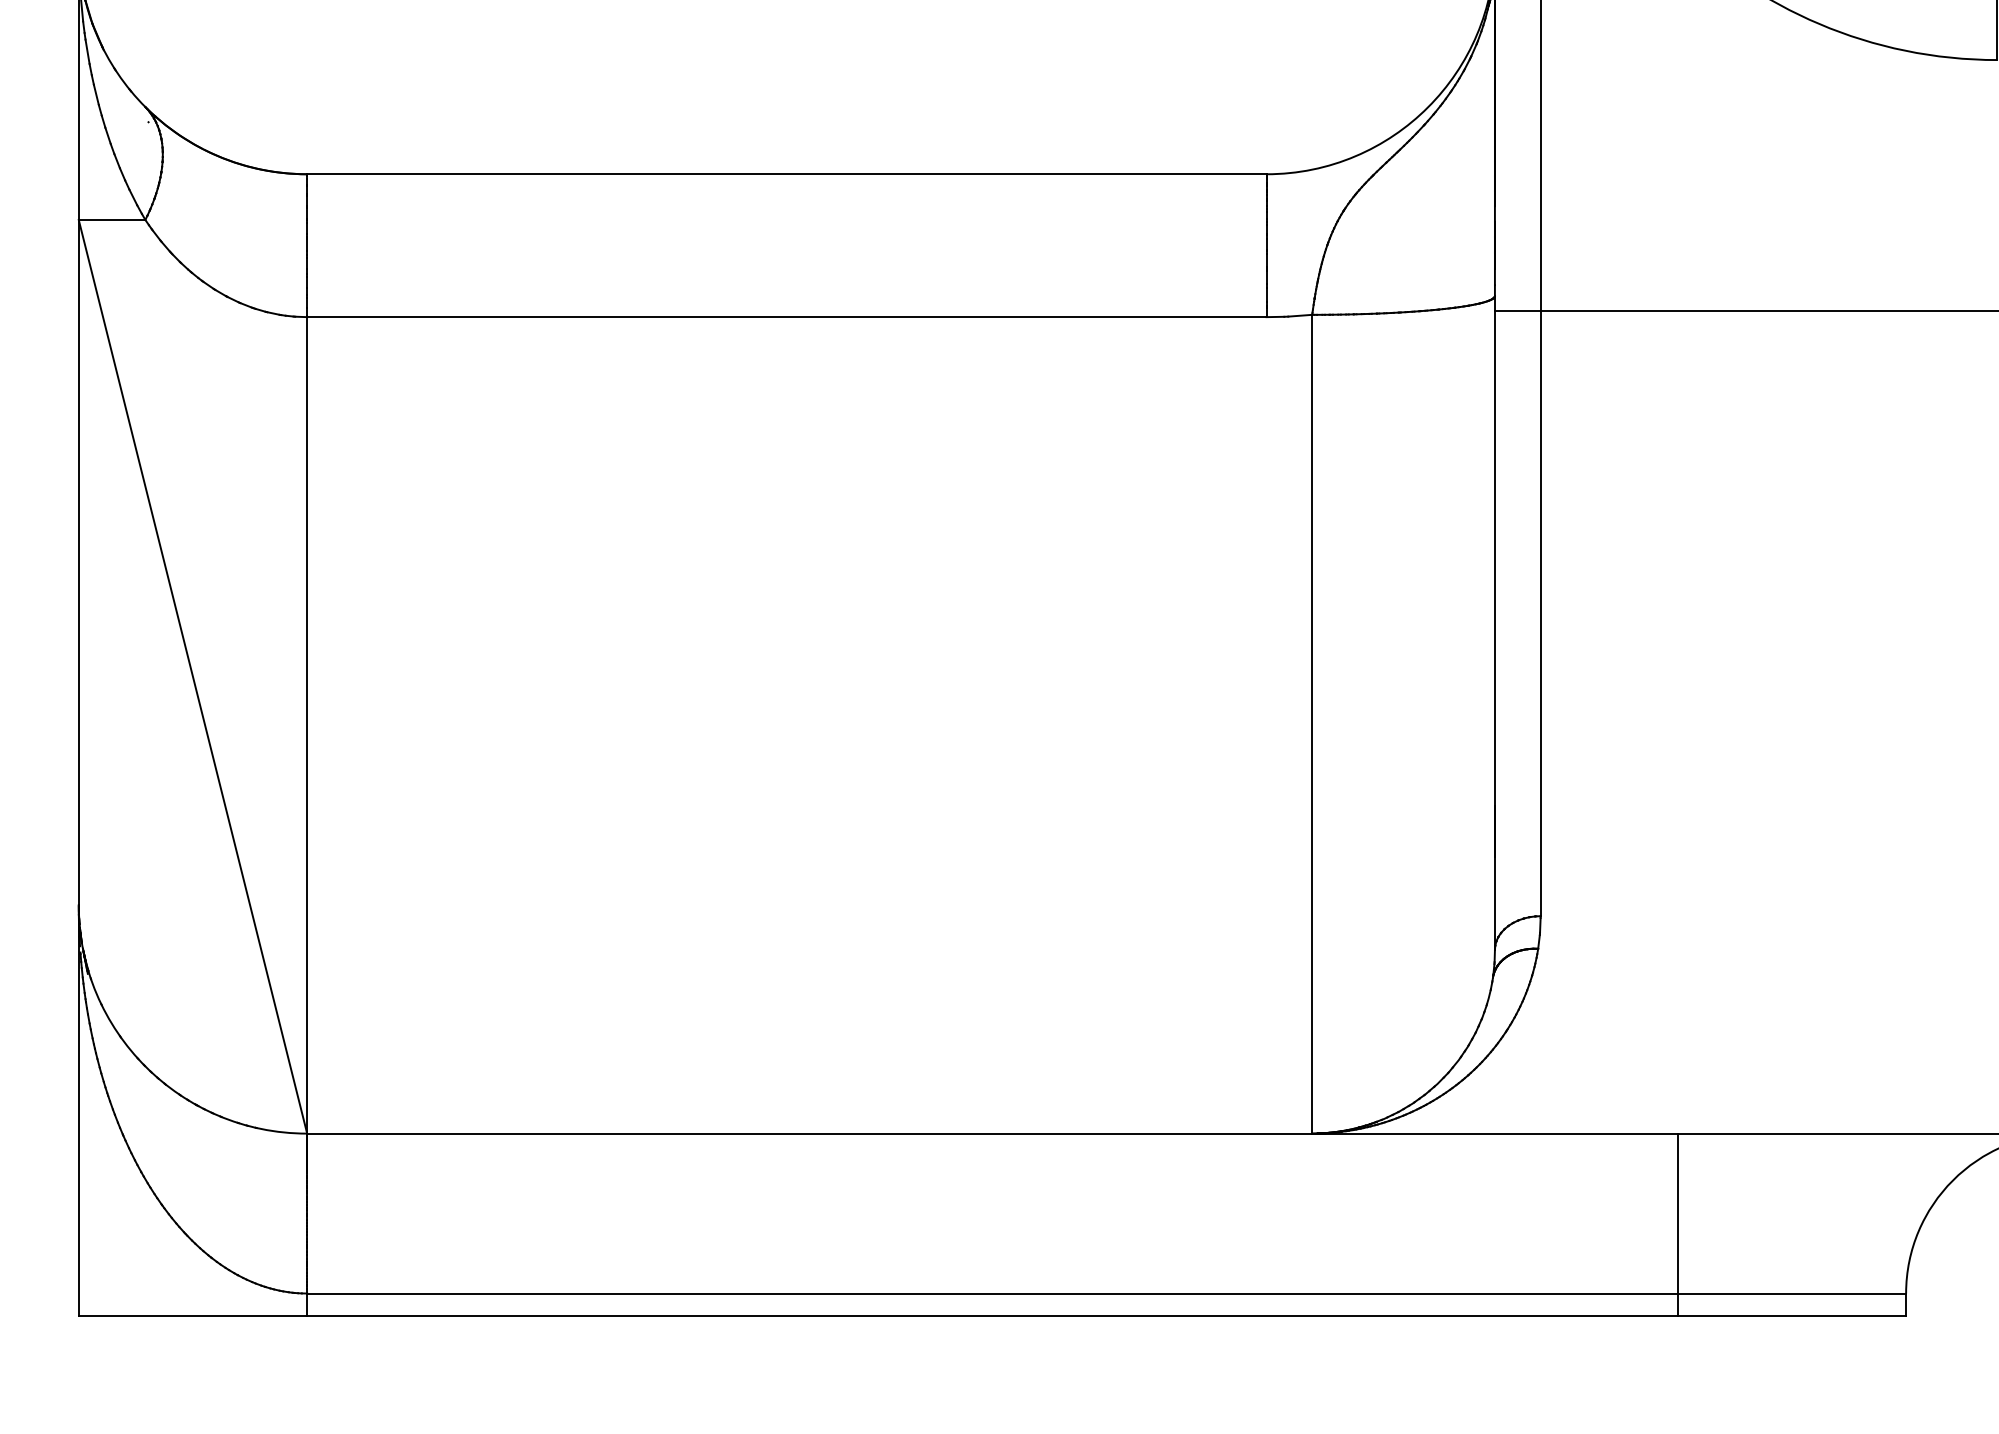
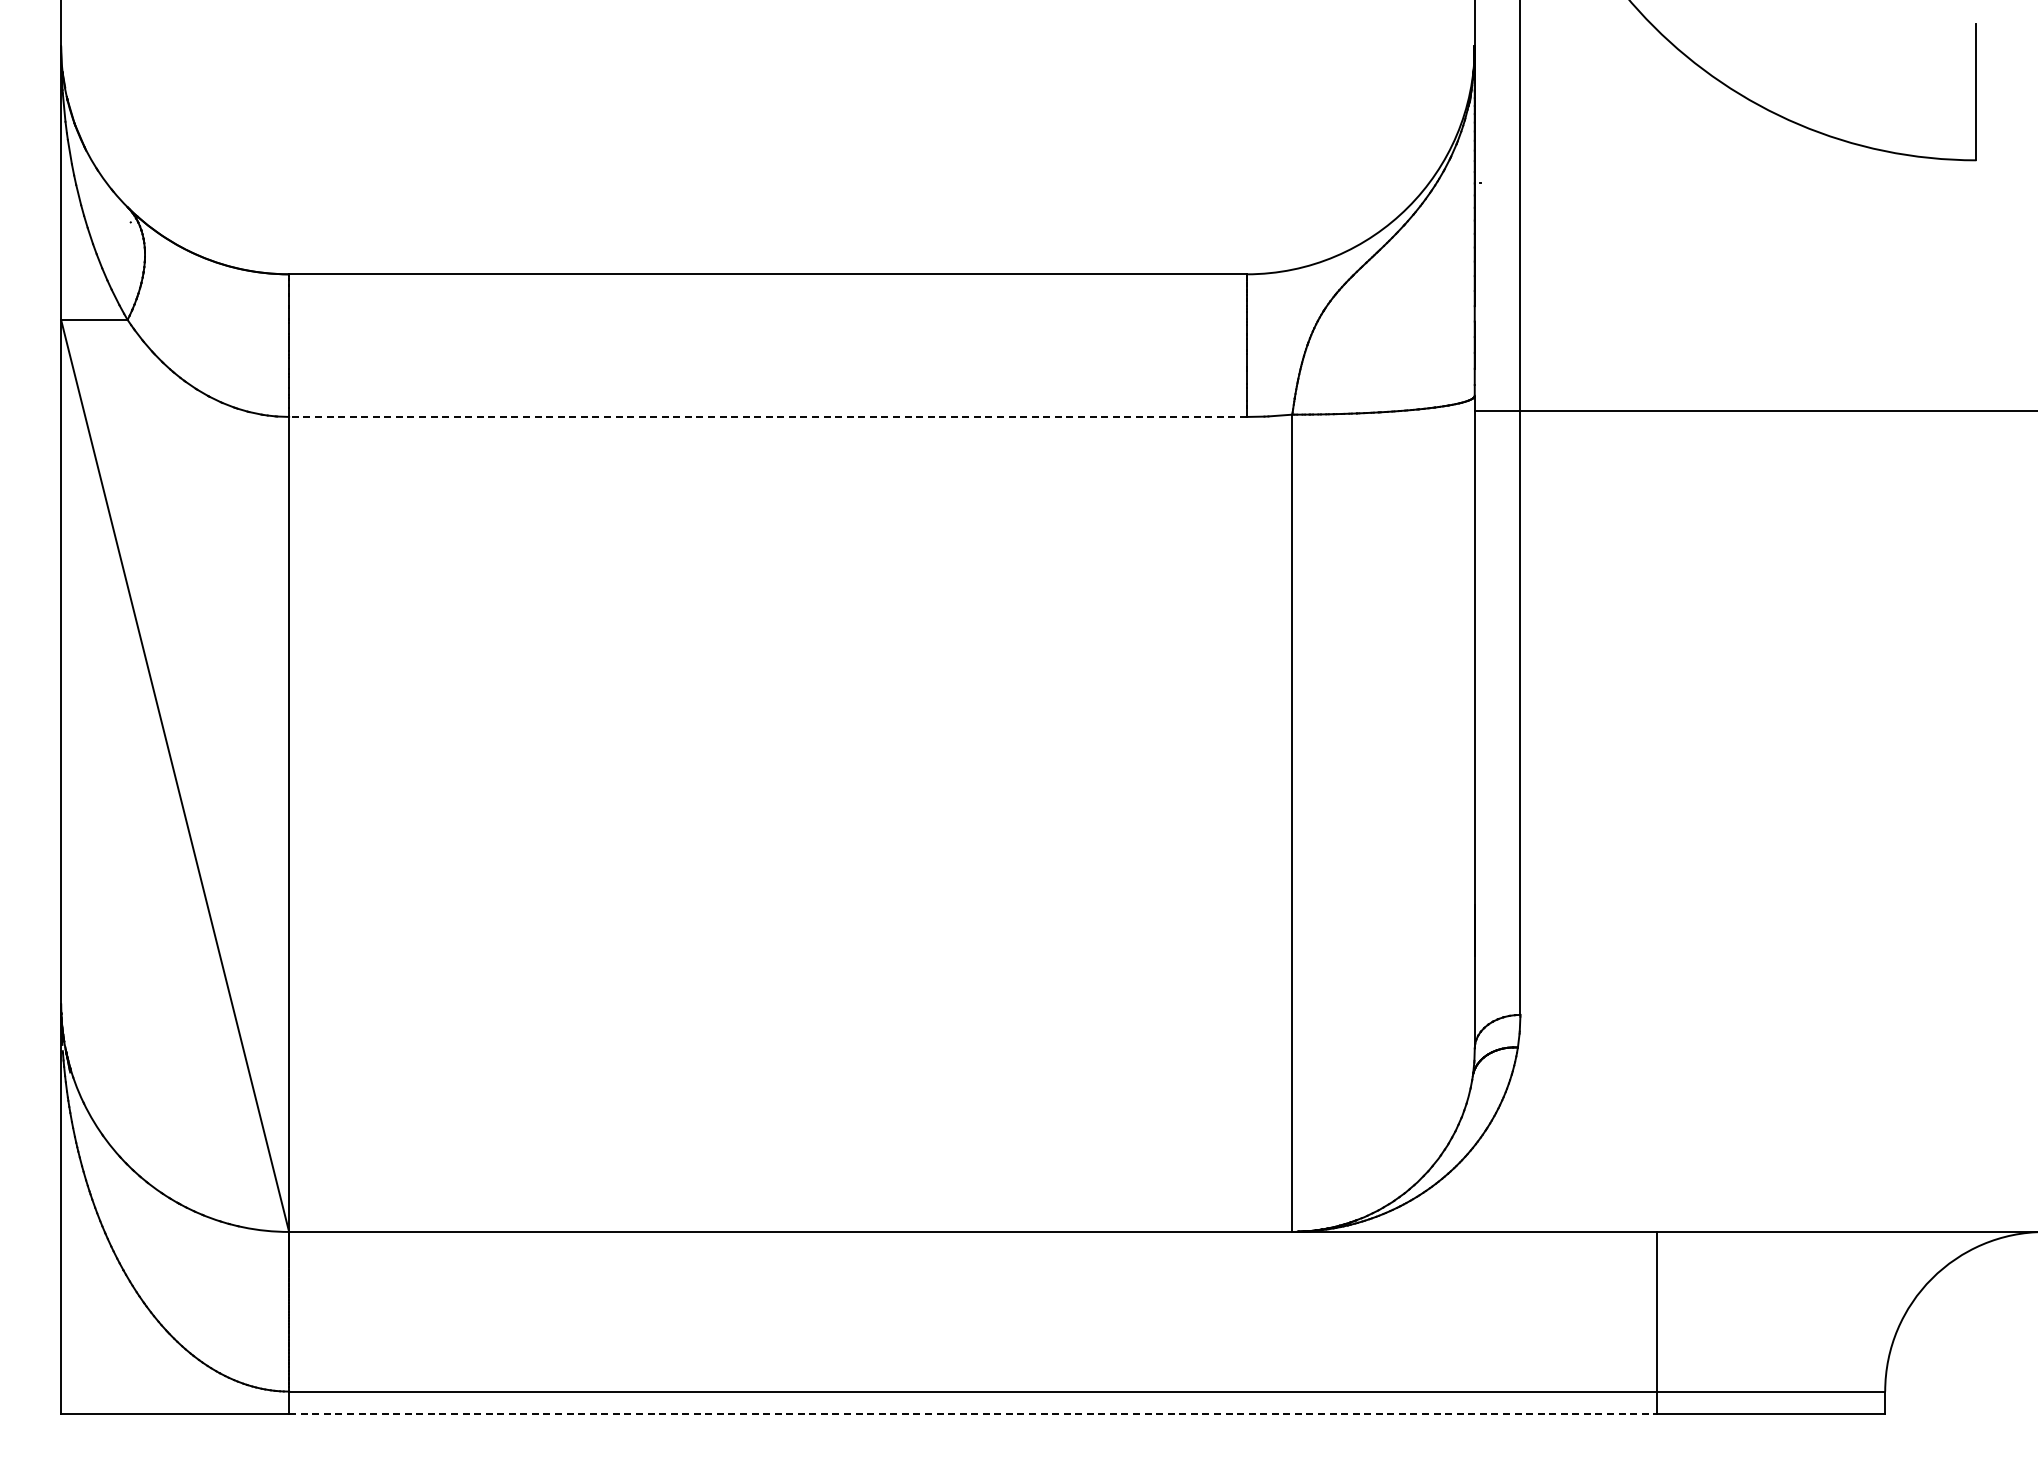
line: (786, 316) -> (767, 416), solid -> dashed
line: (992, 1316) -> (973, 1414), solid -> dashed

